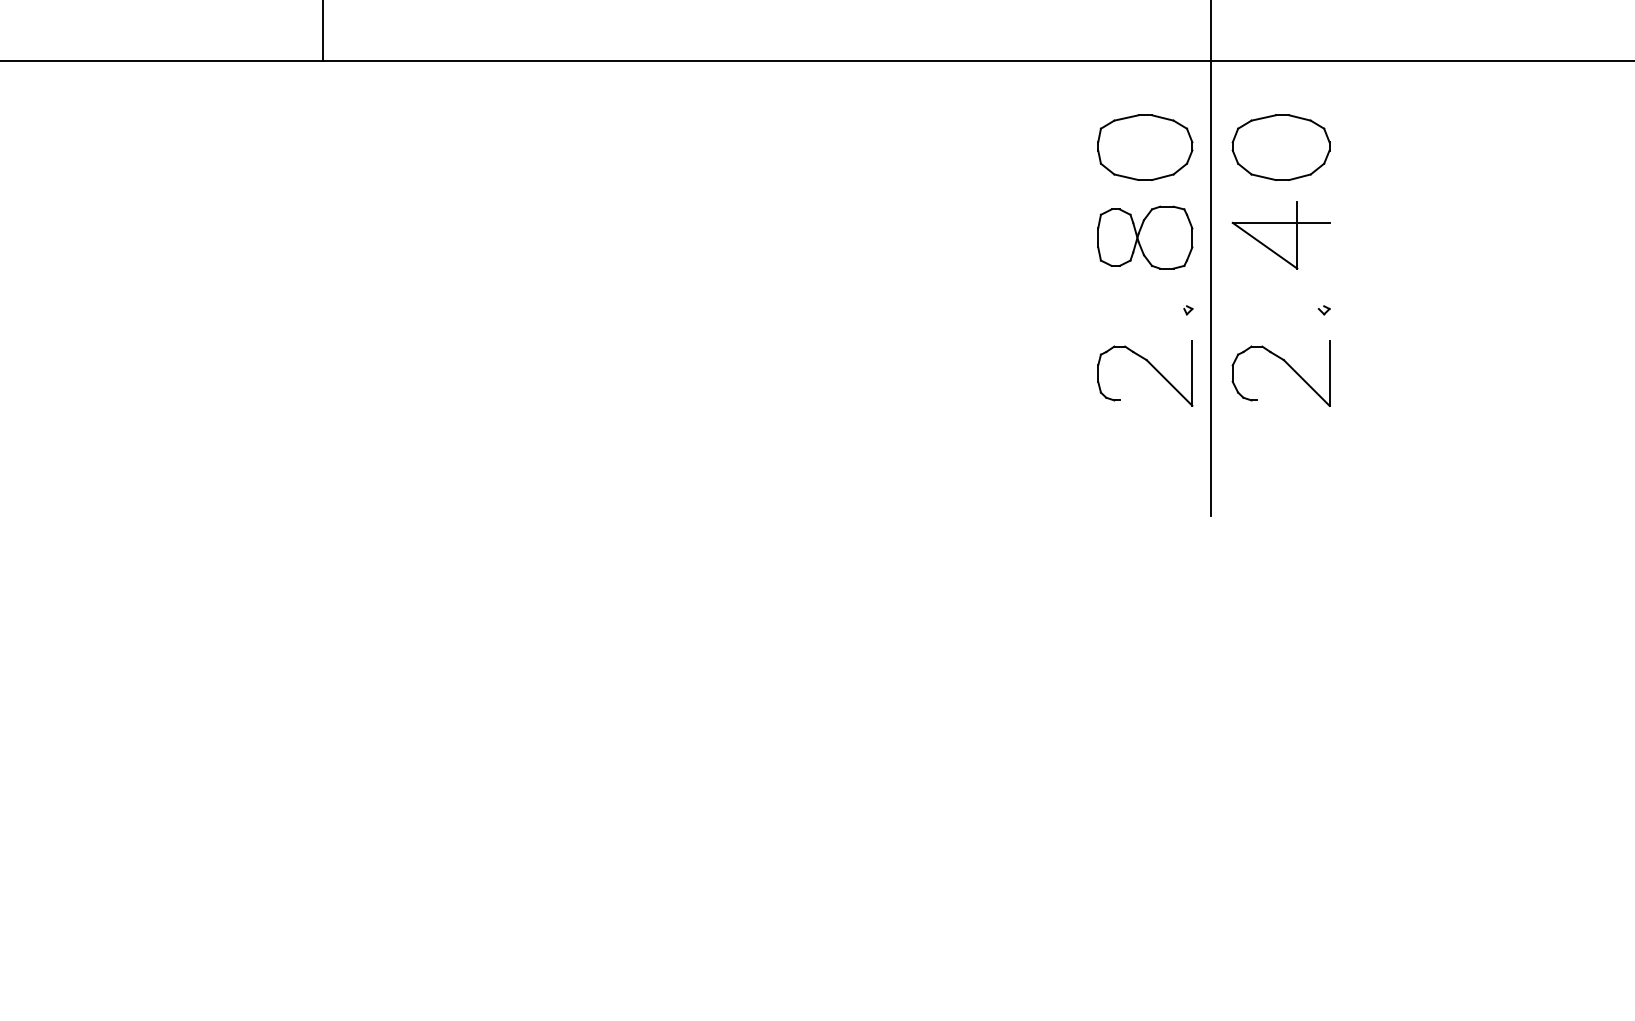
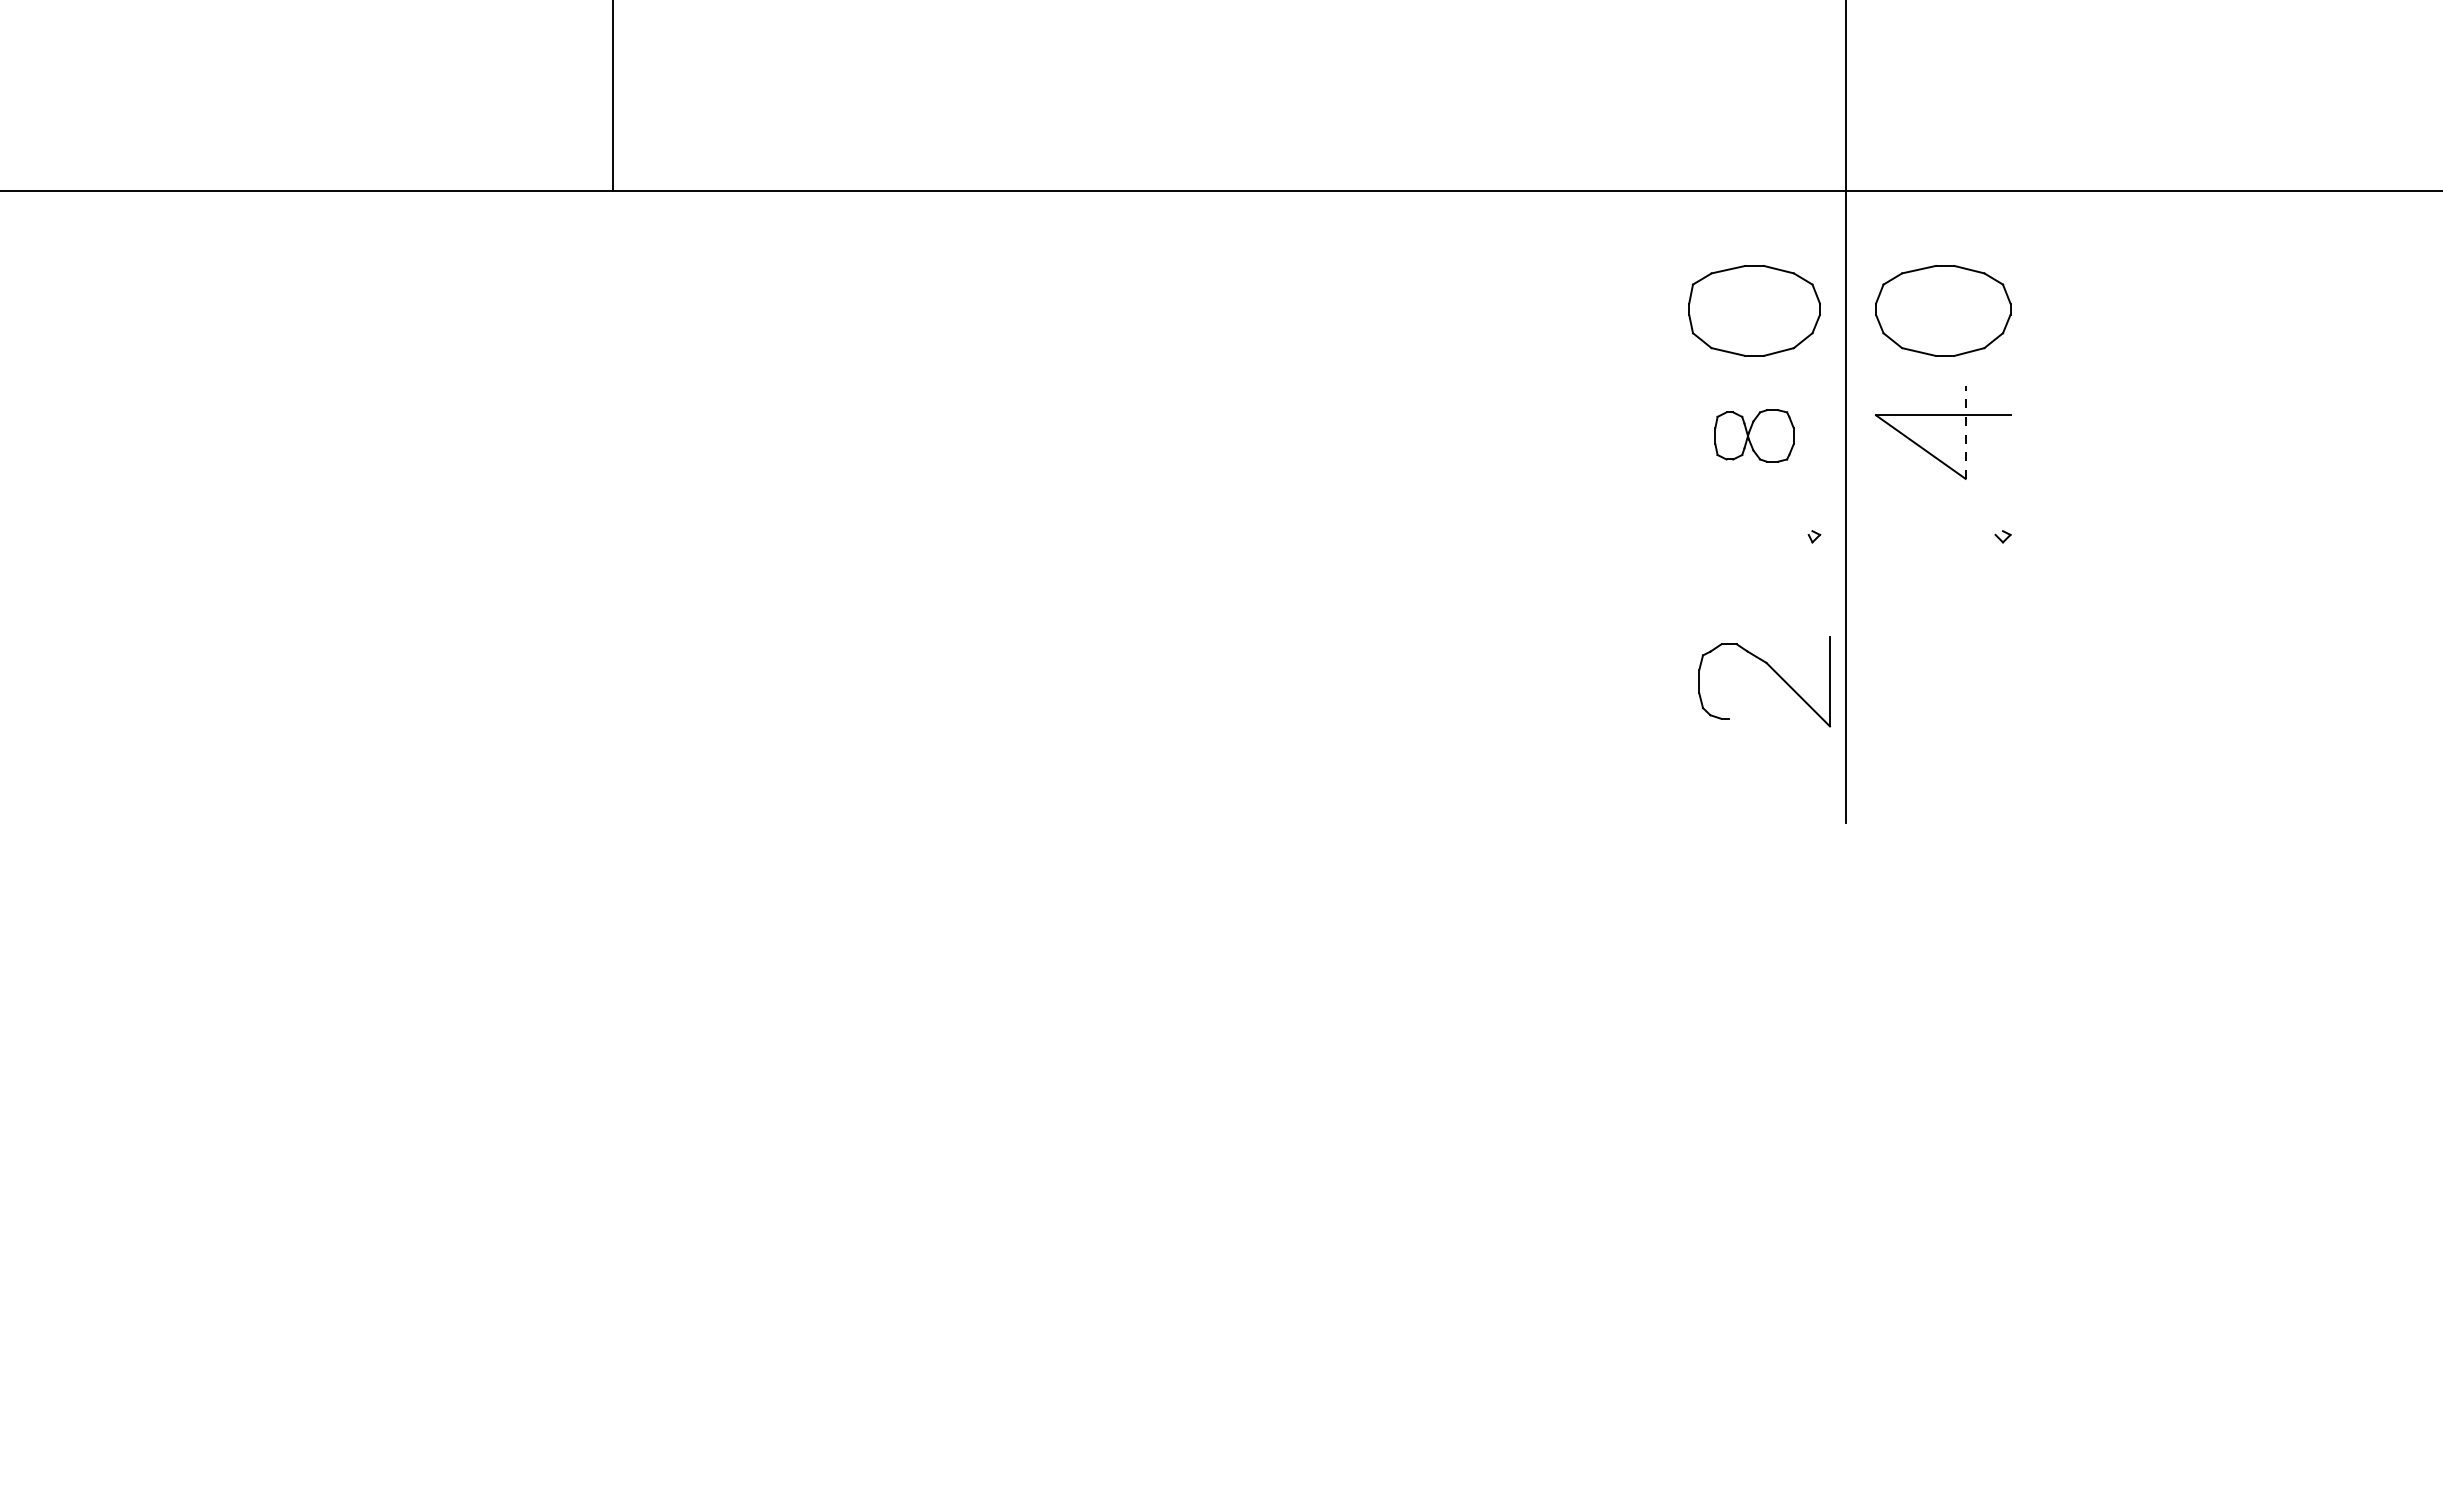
line: (1297, 235) -> (1965, 432), solid -> dashed
part: (1145, 237) -> (1754, 435), size x0.6
part: (1288, 365) -> (1953, 613), removed
part: (1151, 366) -> (1773, 671), moved

